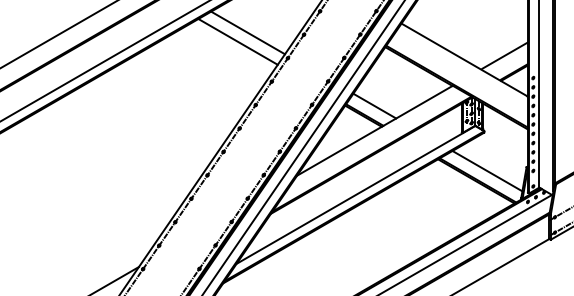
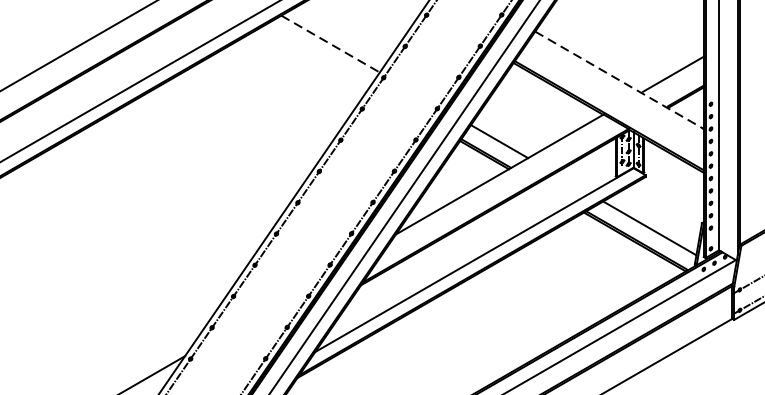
line: (248, 32) -> (331, 43), solid -> dashed
line: (237, 41) -> (316, 55), removed
line: (464, 60) -> (619, 80), solid -> dashed

